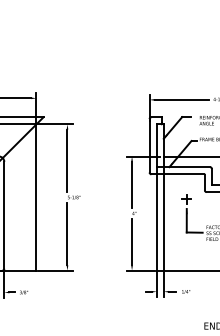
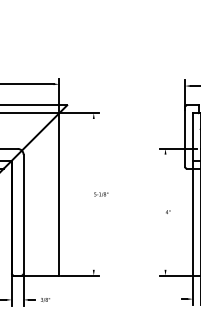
line: (67, 160) -> (93, 153), removed
line: (132, 184) -> (166, 179), removed
line: (67, 233) -> (93, 234), removed
line: (132, 241) -> (166, 243), removed

